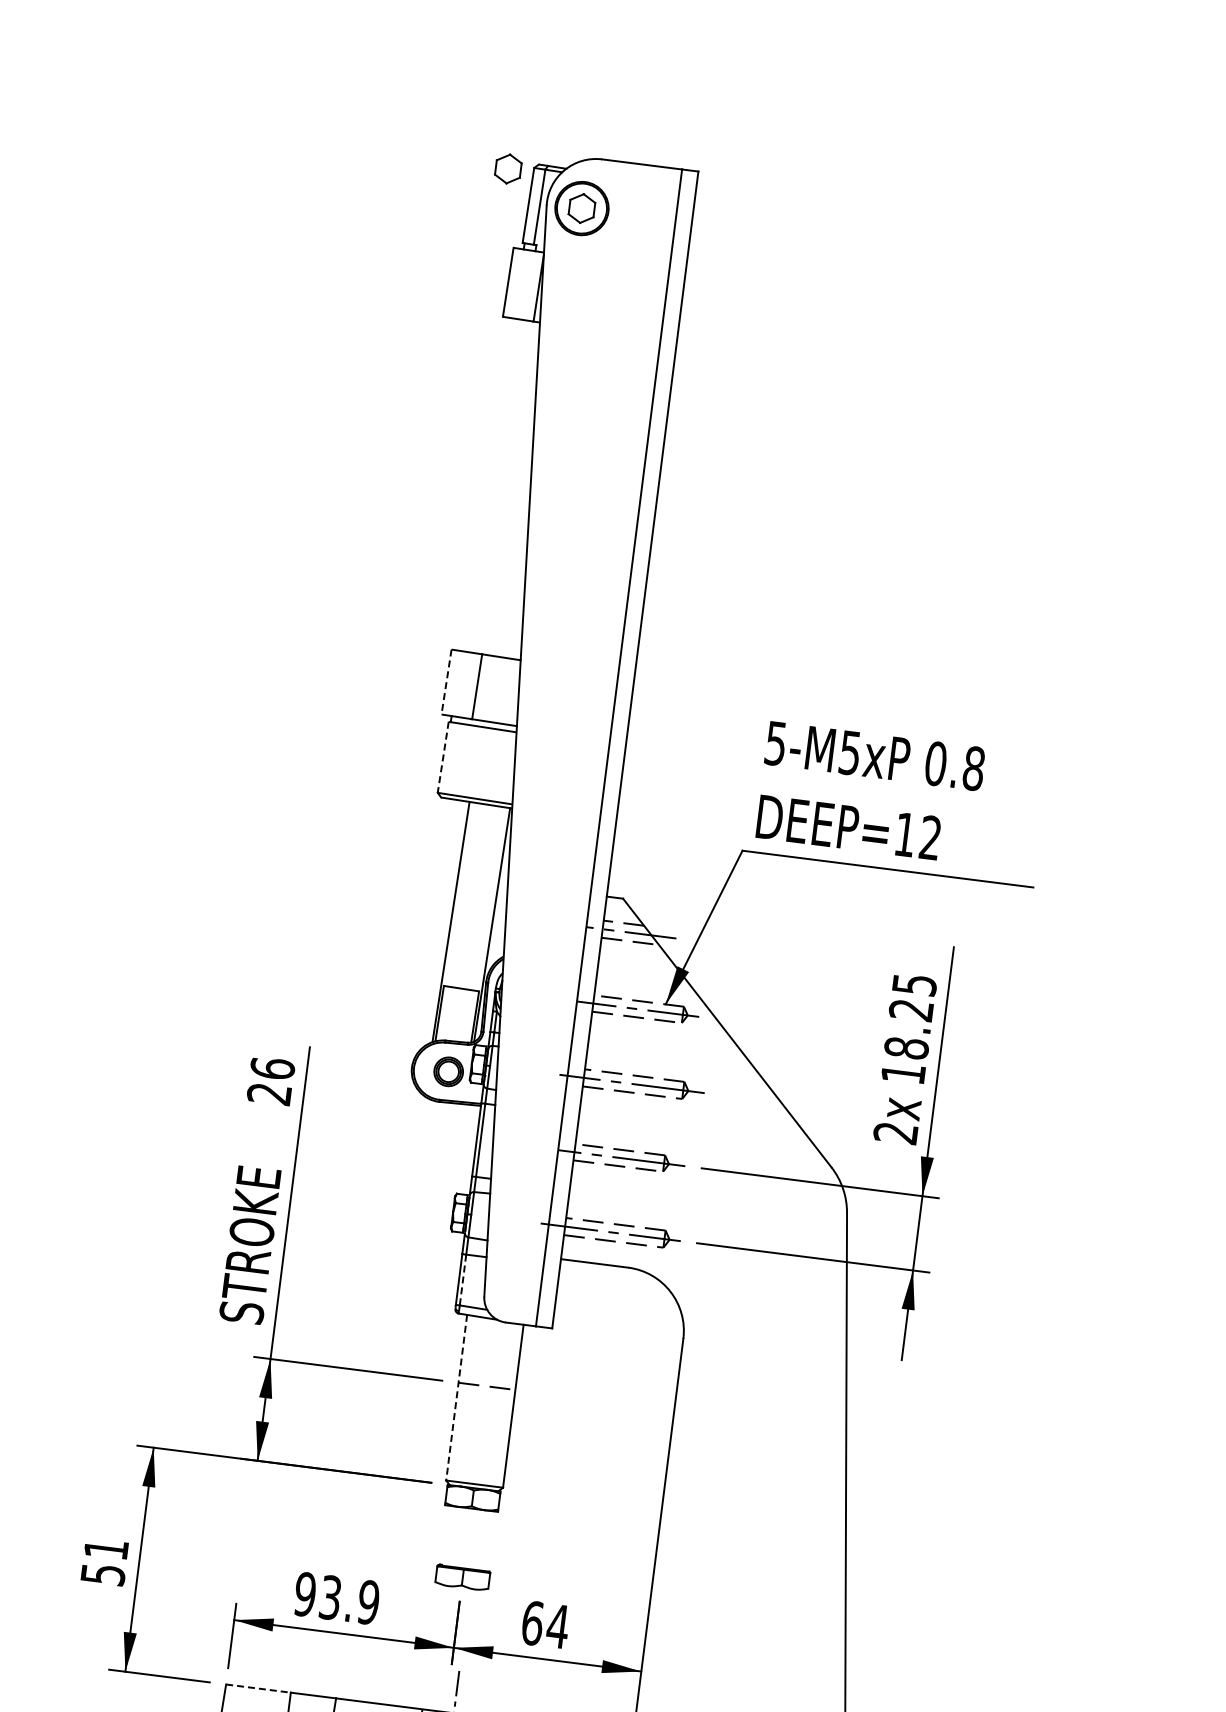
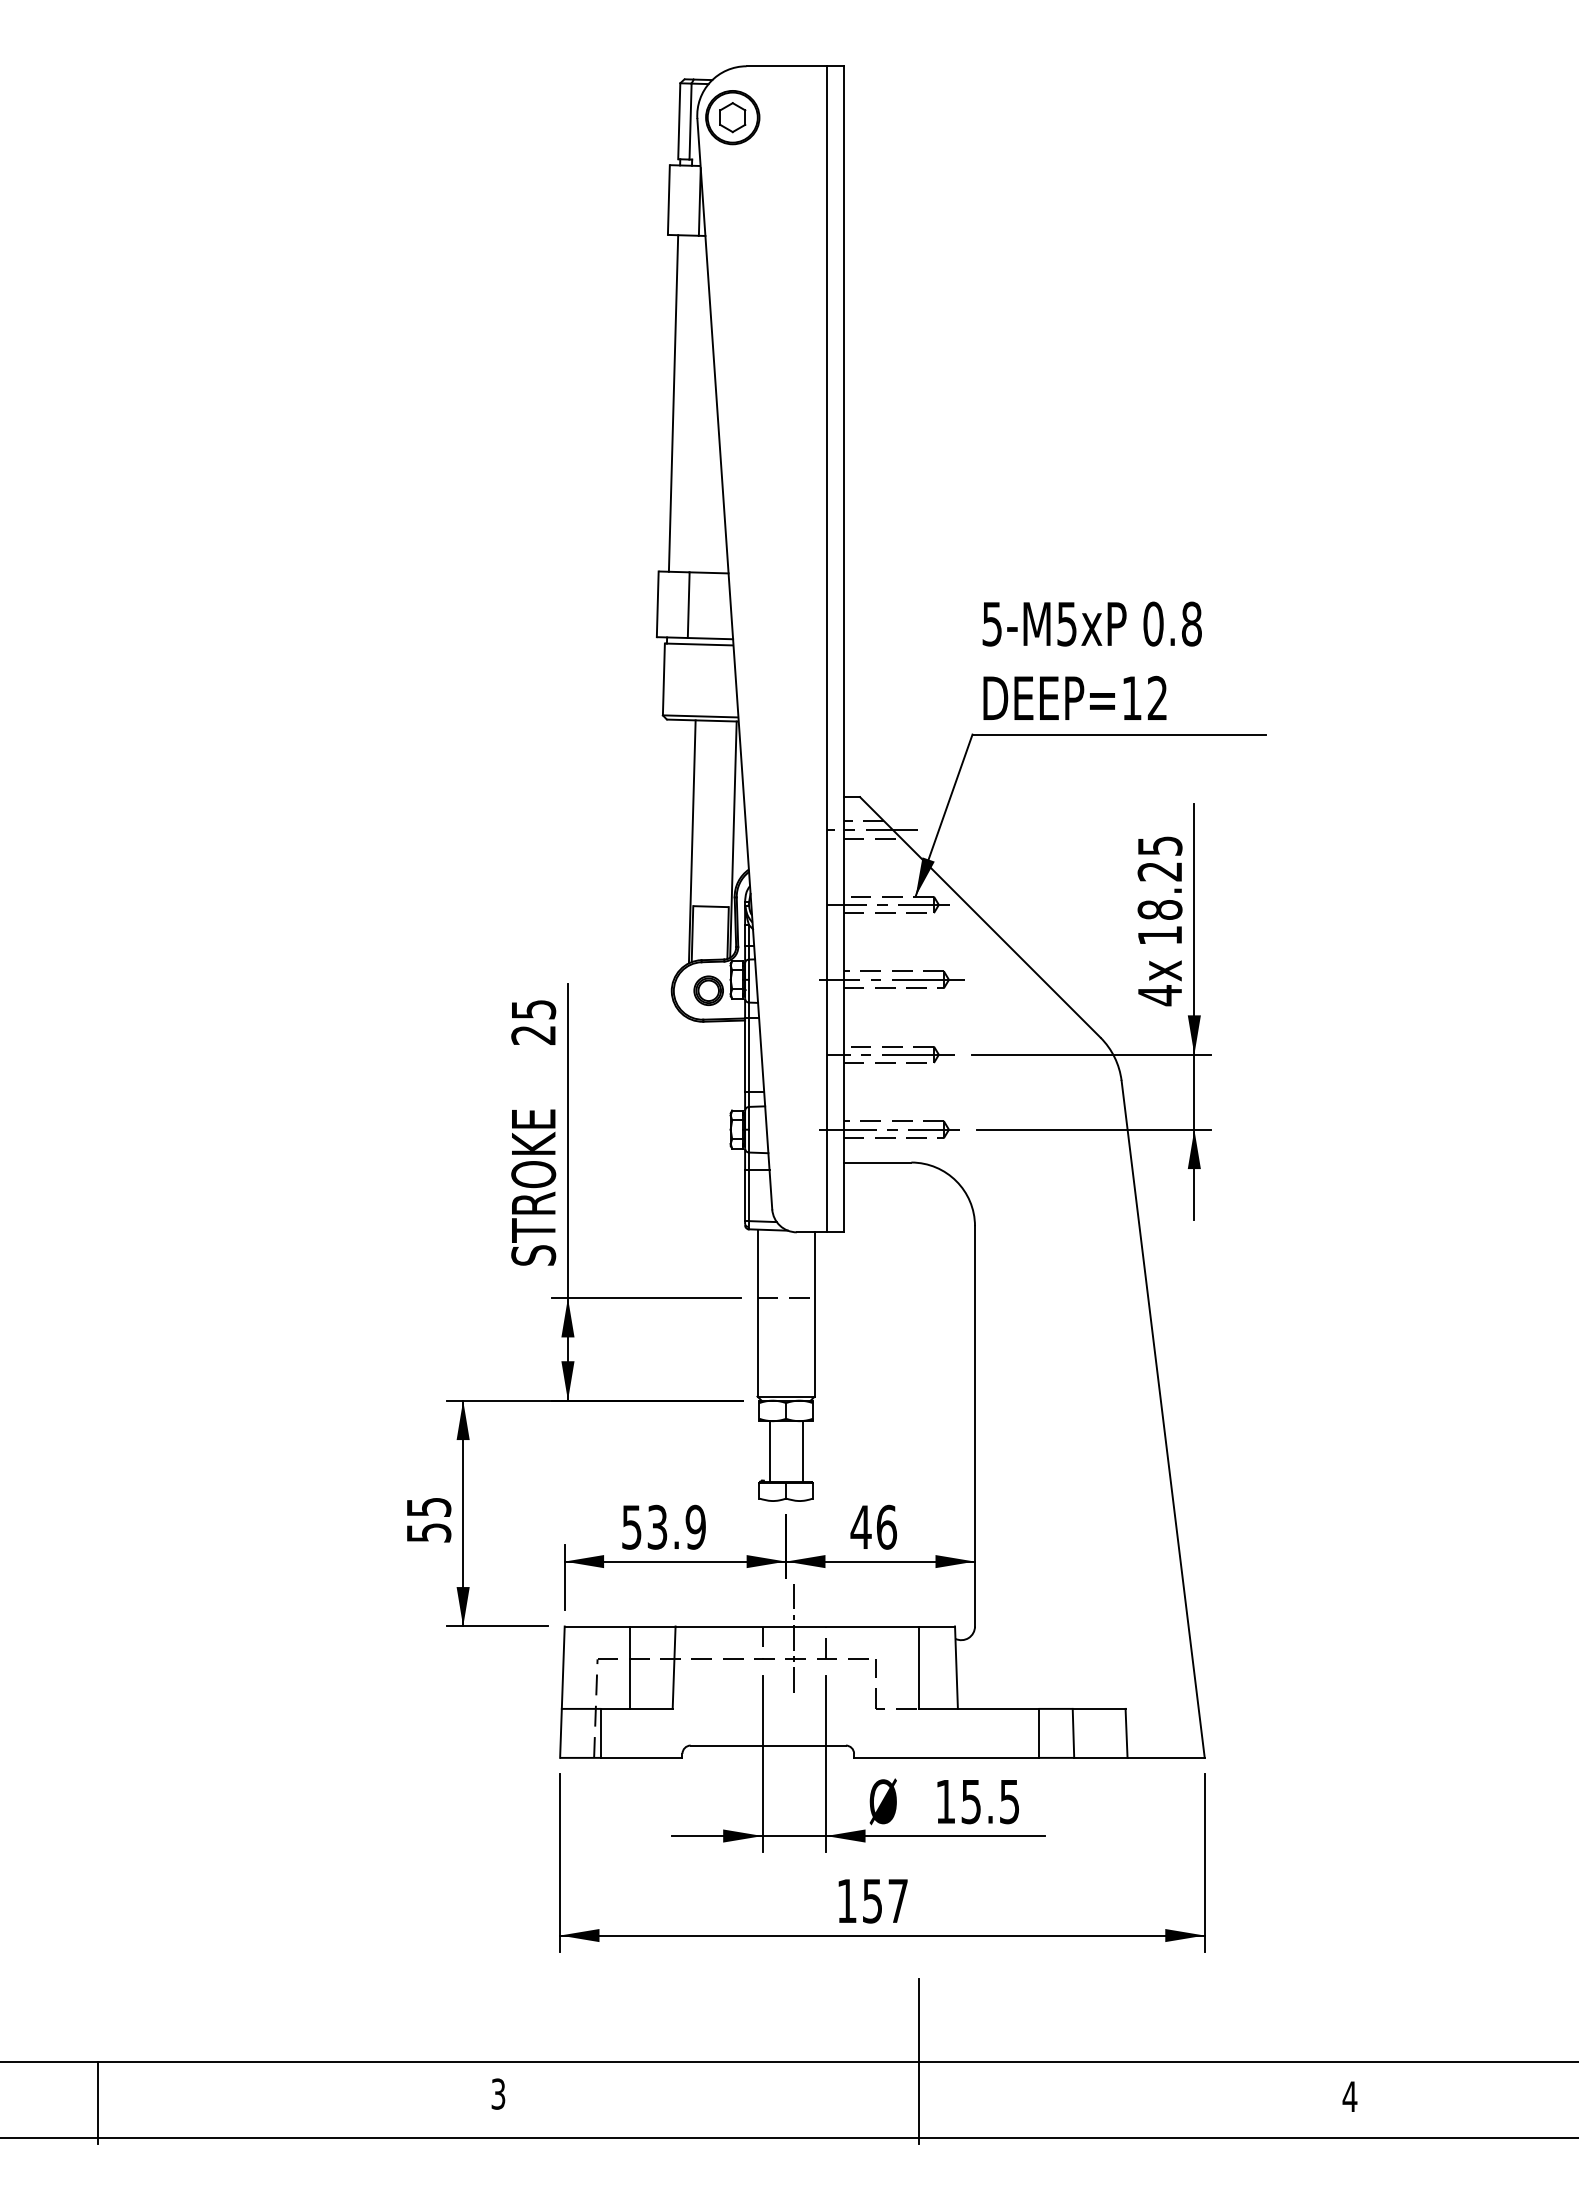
part: (508, 168) -> (654, 87), removed
line: (487, 484) -> (673, 403), added
line: (446, 682) -> (657, 604), dashed -> solid
line: (442, 757) -> (663, 679), dashed -> solid
text: (272, 1068) -> (533, 1009), 26 -> 25
text: (895, 1133) -> (1159, 995), 2x -> 4x
line: (463, 1280) -> (749, 1195), dashed -> solid
line: (456, 1398) -> (757, 1313), dashed -> solid
line: (451, 1535) -> (769, 1450), added
line: (484, 1539) -> (802, 1450), added
text: (106, 1549) -> (429, 1507), 51 -> 55
text: (304, 1593) -> (631, 1526), 93.9 -> 53.9
text: (545, 1623) -> (873, 1526), 64 -> 46
line: (258, 1688) -> (597, 1626), dashed -> solid

